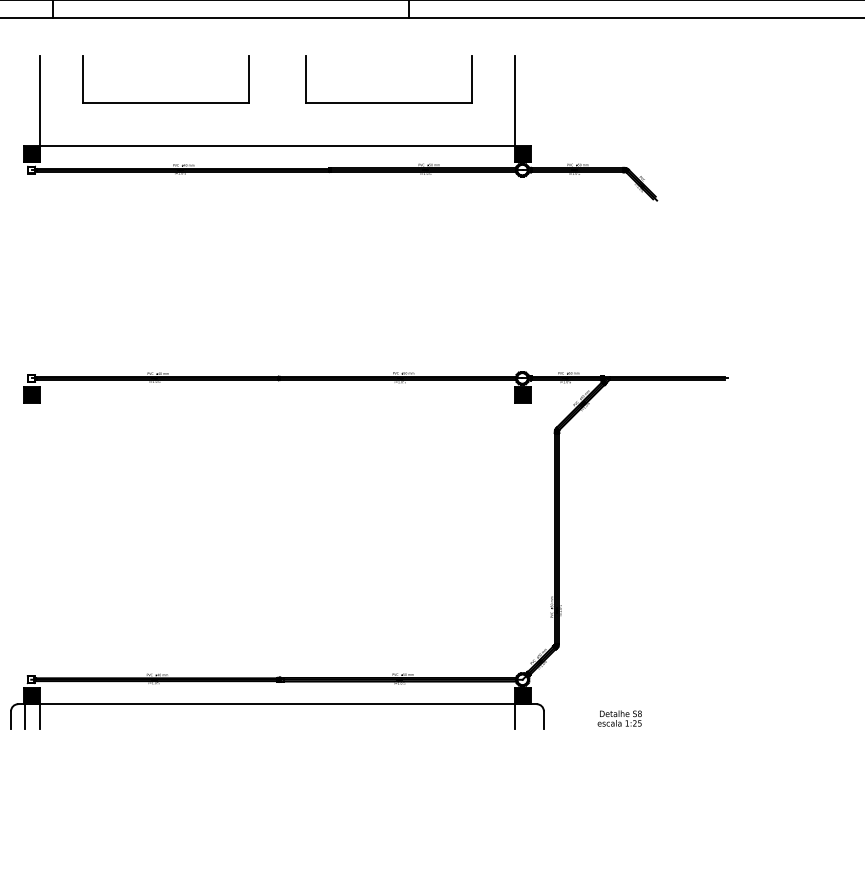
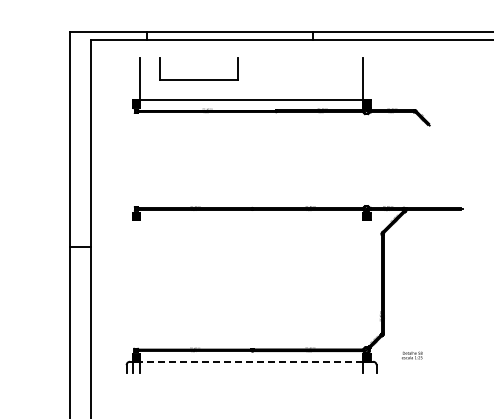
part: (388, 102) -> (303, 79), removed
line: (277, 703) -> (251, 361), solid -> dashed
text: (620, 718) -> (412, 355), moved

